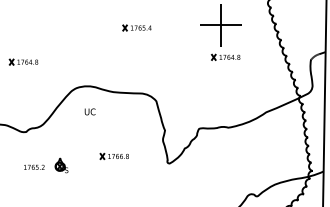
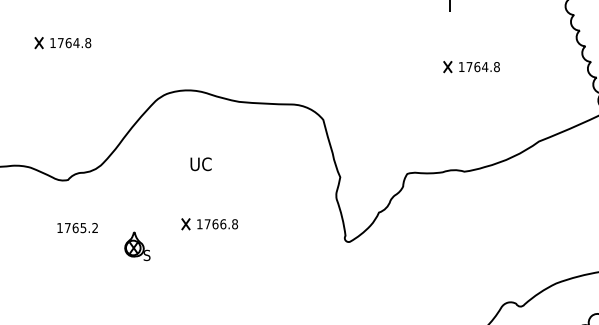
part: (225, 56) -> (470, 65), moved
text: (89, 111) -> (199, 163), moved
part: (113, 156) -> (207, 224), moved
text: (34, 166) -> (78, 226), moved

